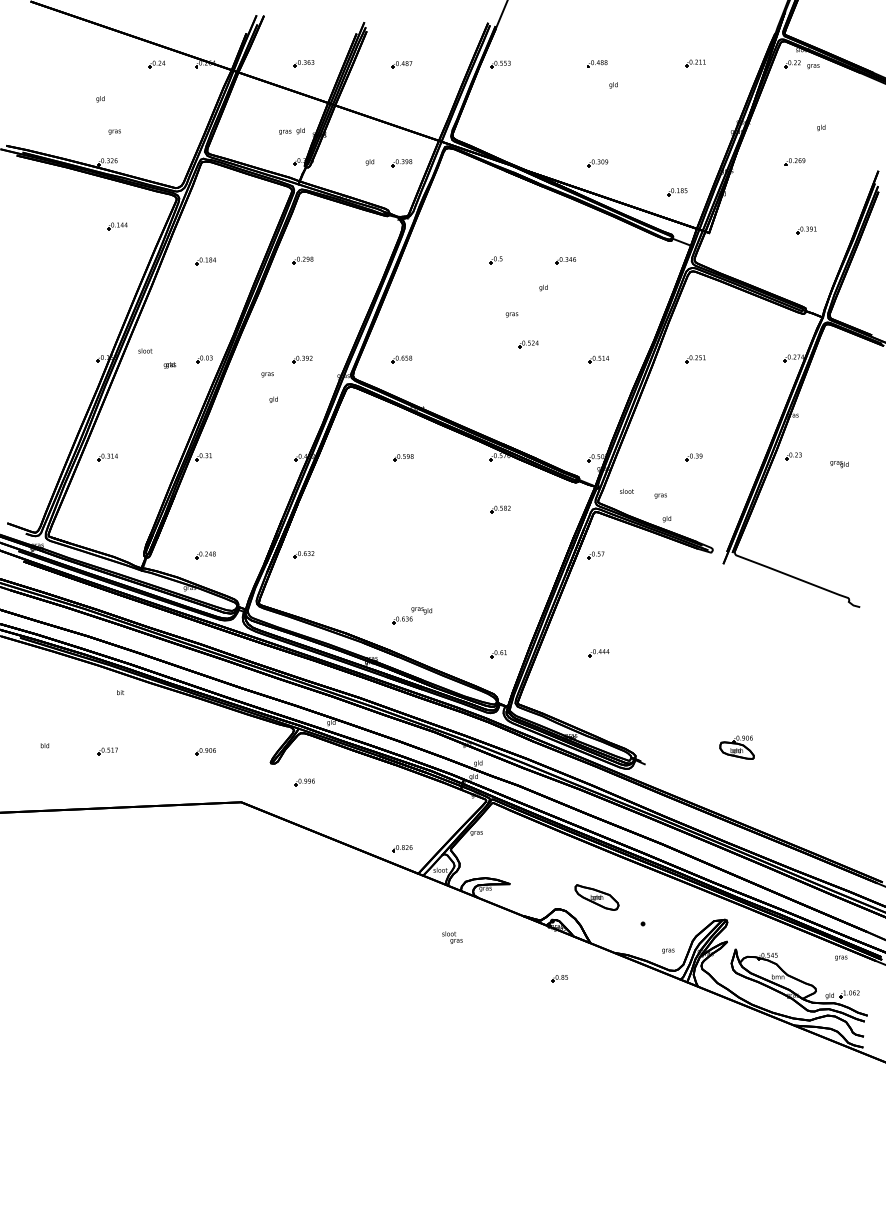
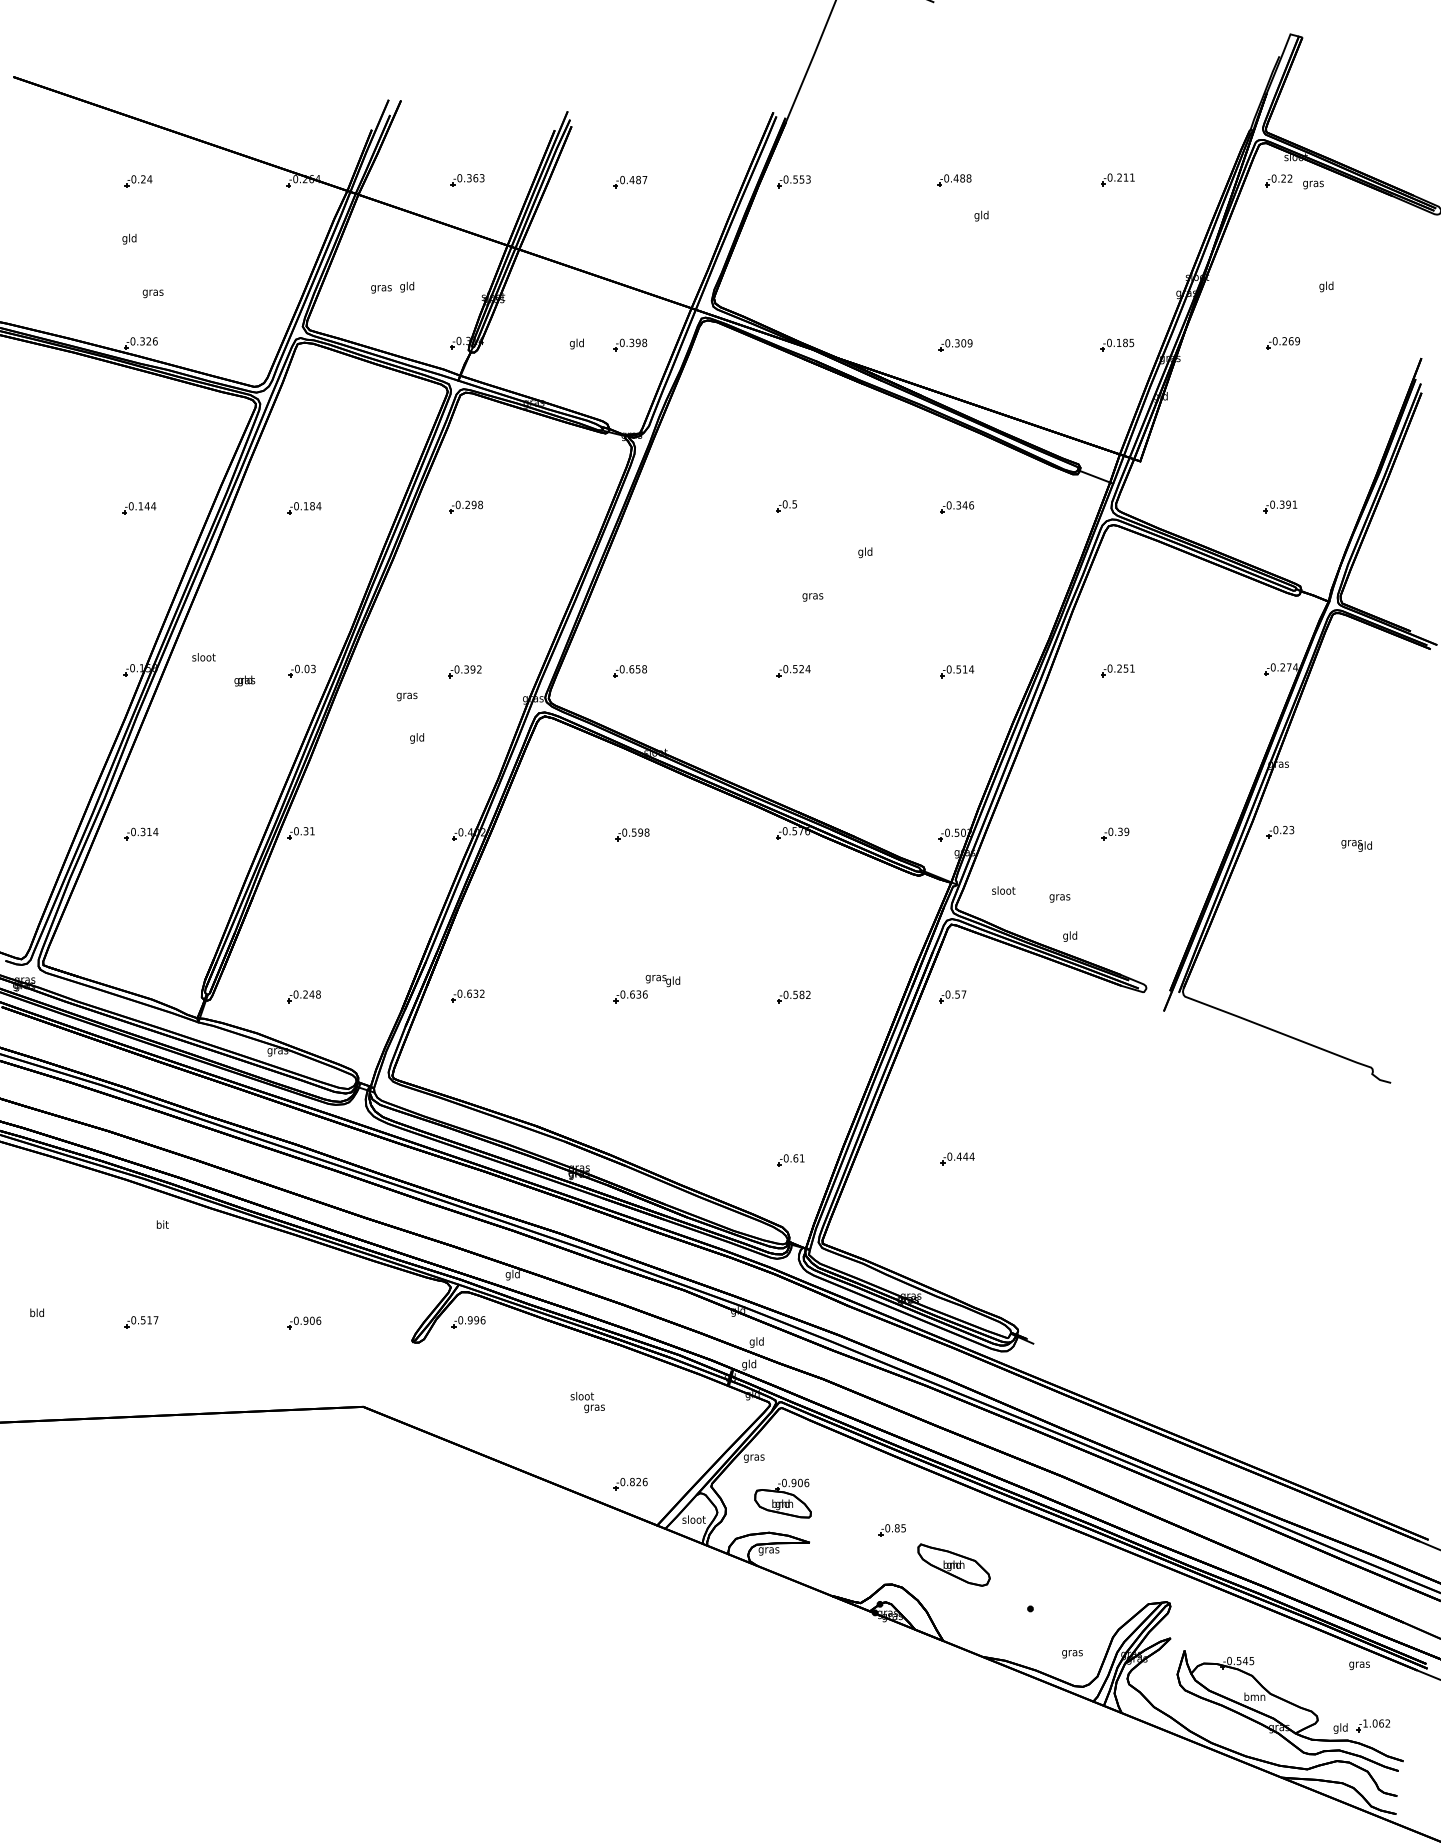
part: (156, 64) -> (137, 181), moved
text: (291, 131) -> (391, 287), moved
part: (677, 192) -> (1117, 345), moved
part: (117, 226) -> (139, 508), moved
part: (806, 230) -> (1280, 507), moved
part: (565, 260) -> (956, 507), moved
part: (528, 344) -> (793, 671), moved
part: (500, 509) -> (793, 996), moved
part: (412, 615) -> (647, 988), moved
part: (736, 747) -> (782, 1498), moved
part: (304, 782) -> (468, 1322), moved
text: (452, 937) -> (587, 1402), moved
part: (559, 978) -> (891, 1530), moved

